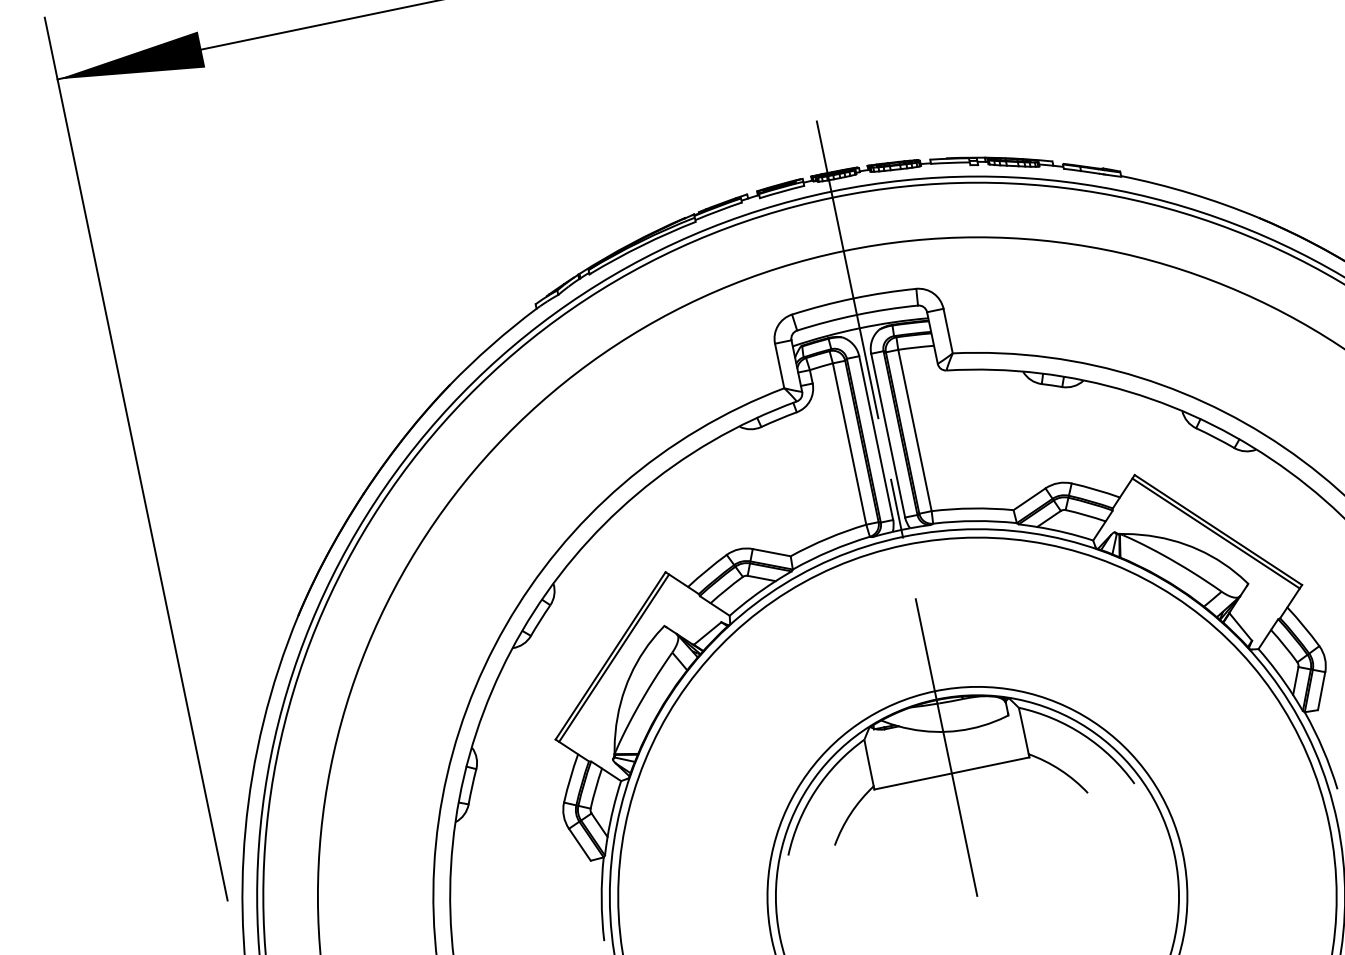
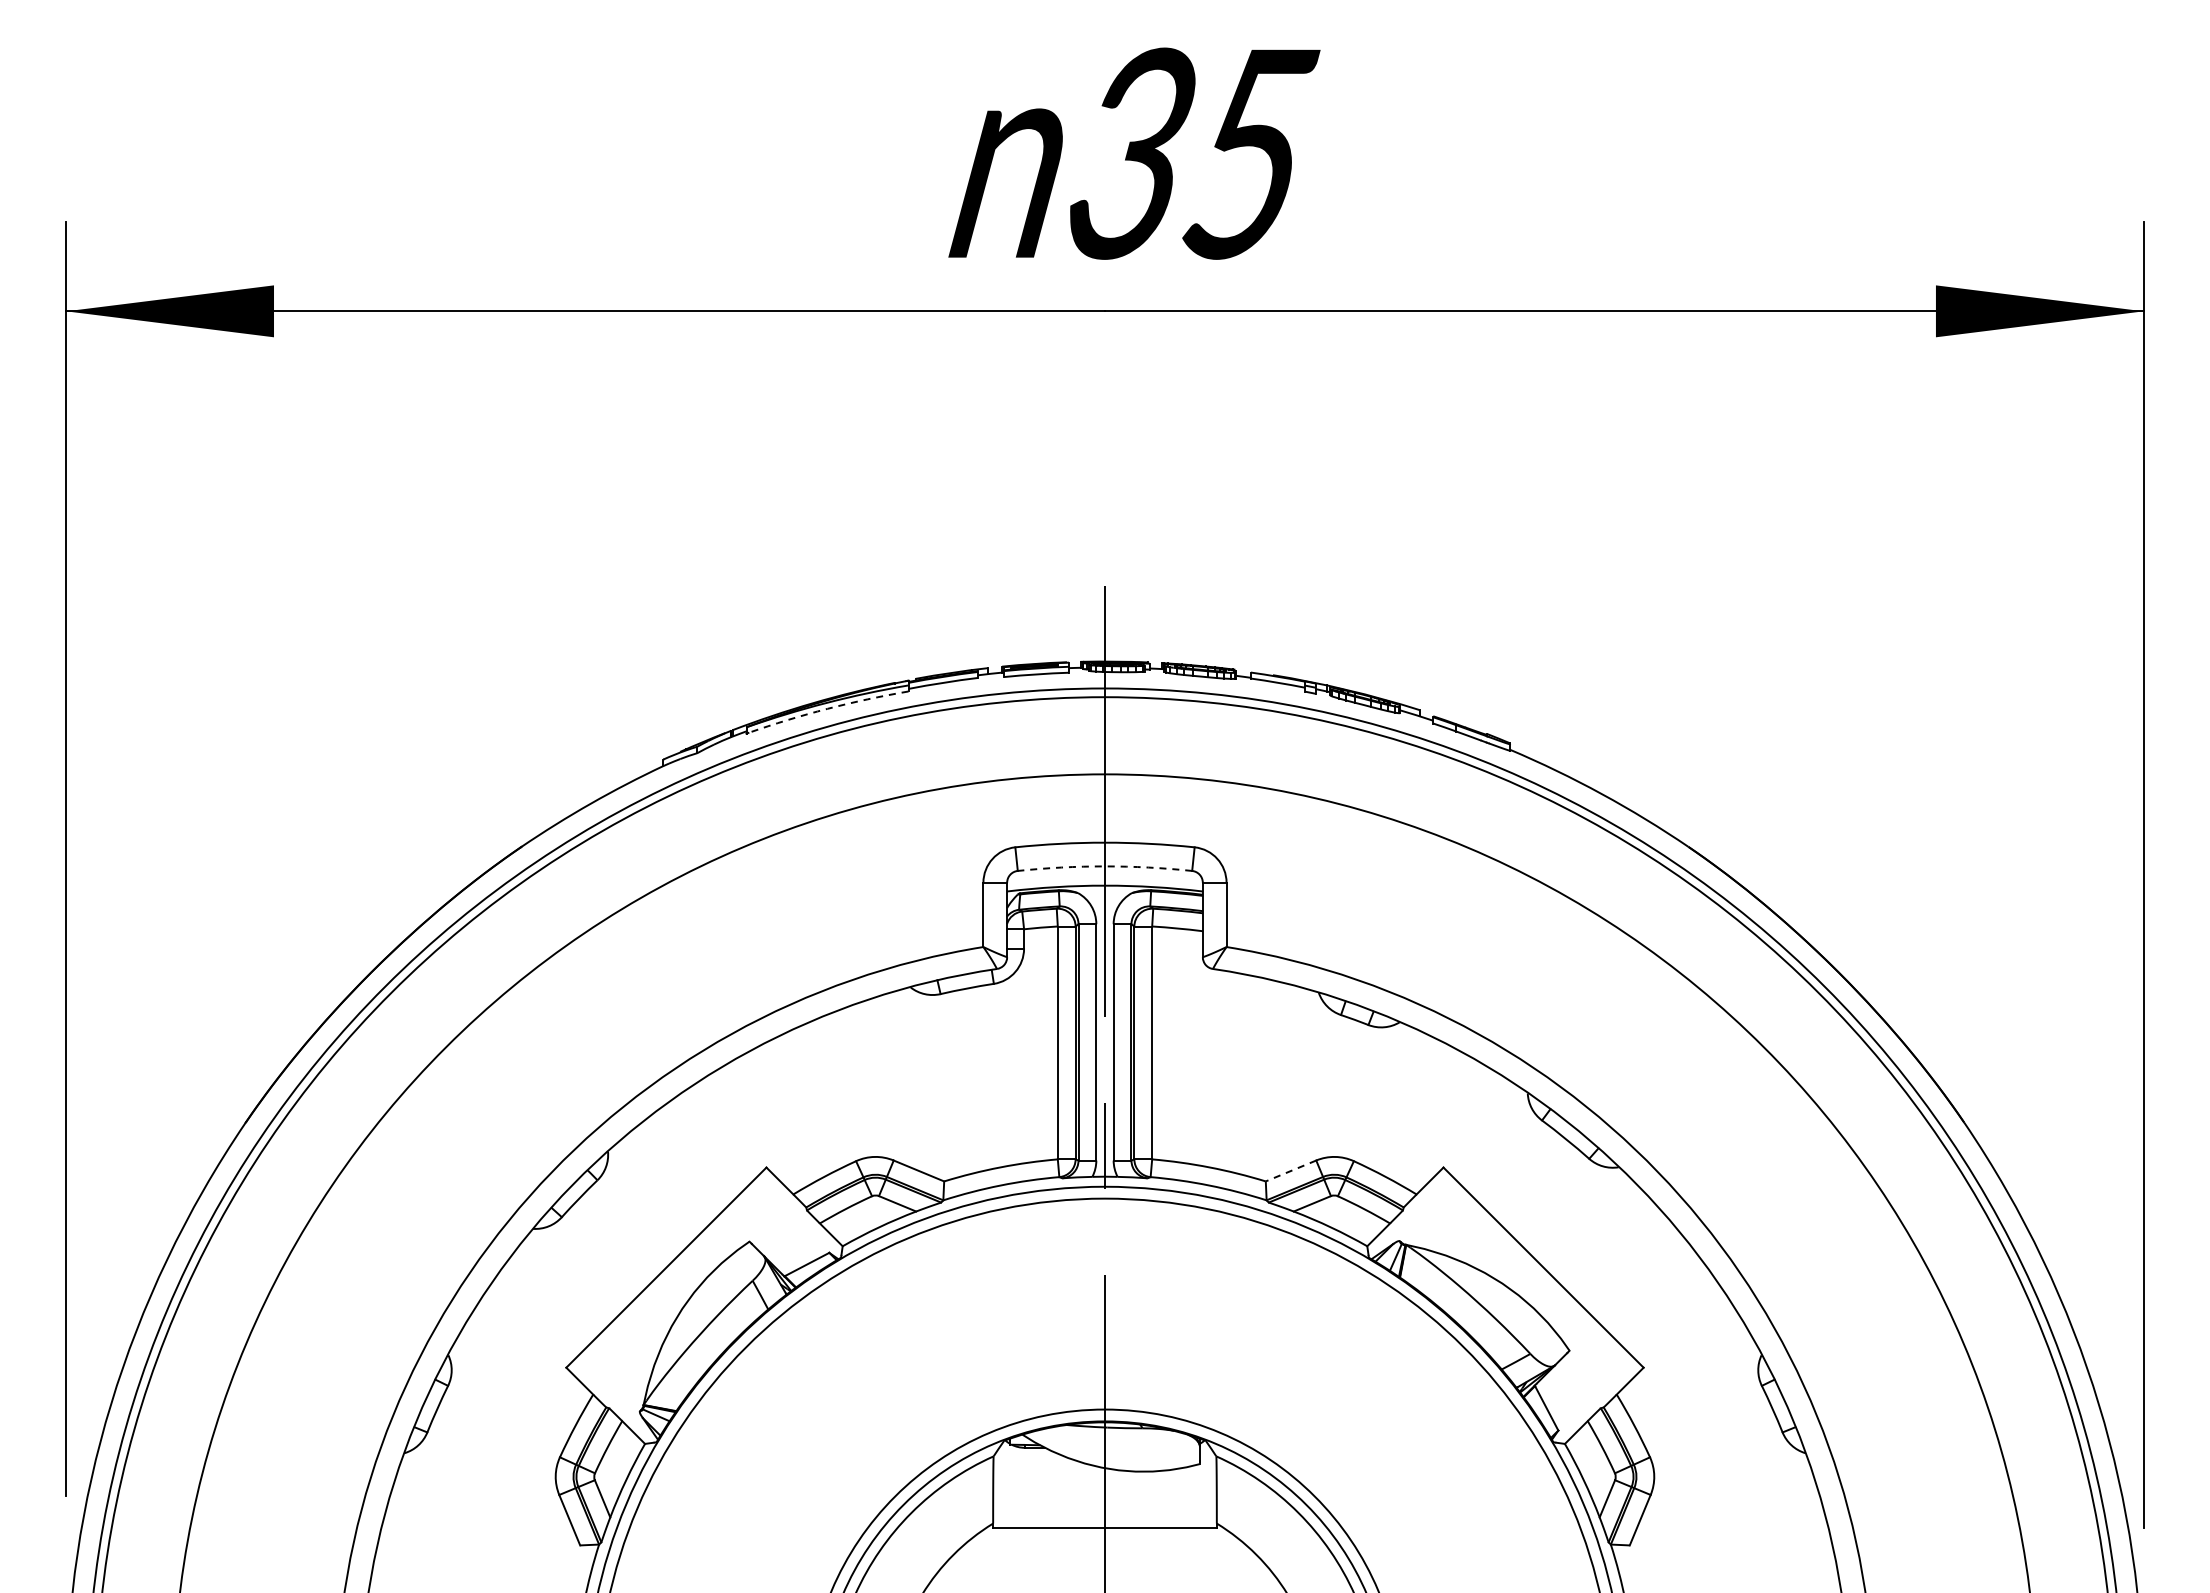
arc: (642, 245) -> (827, 708), solid -> dashed
arc: (856, 315) -> (1104, 866), solid -> dashed
line: (1029, 499) -> (1290, 1171), solid -> dashed
line: (1216, 533) -> (1539, 1271), removed
line: (614, 657) -> (670, 1271), removed

